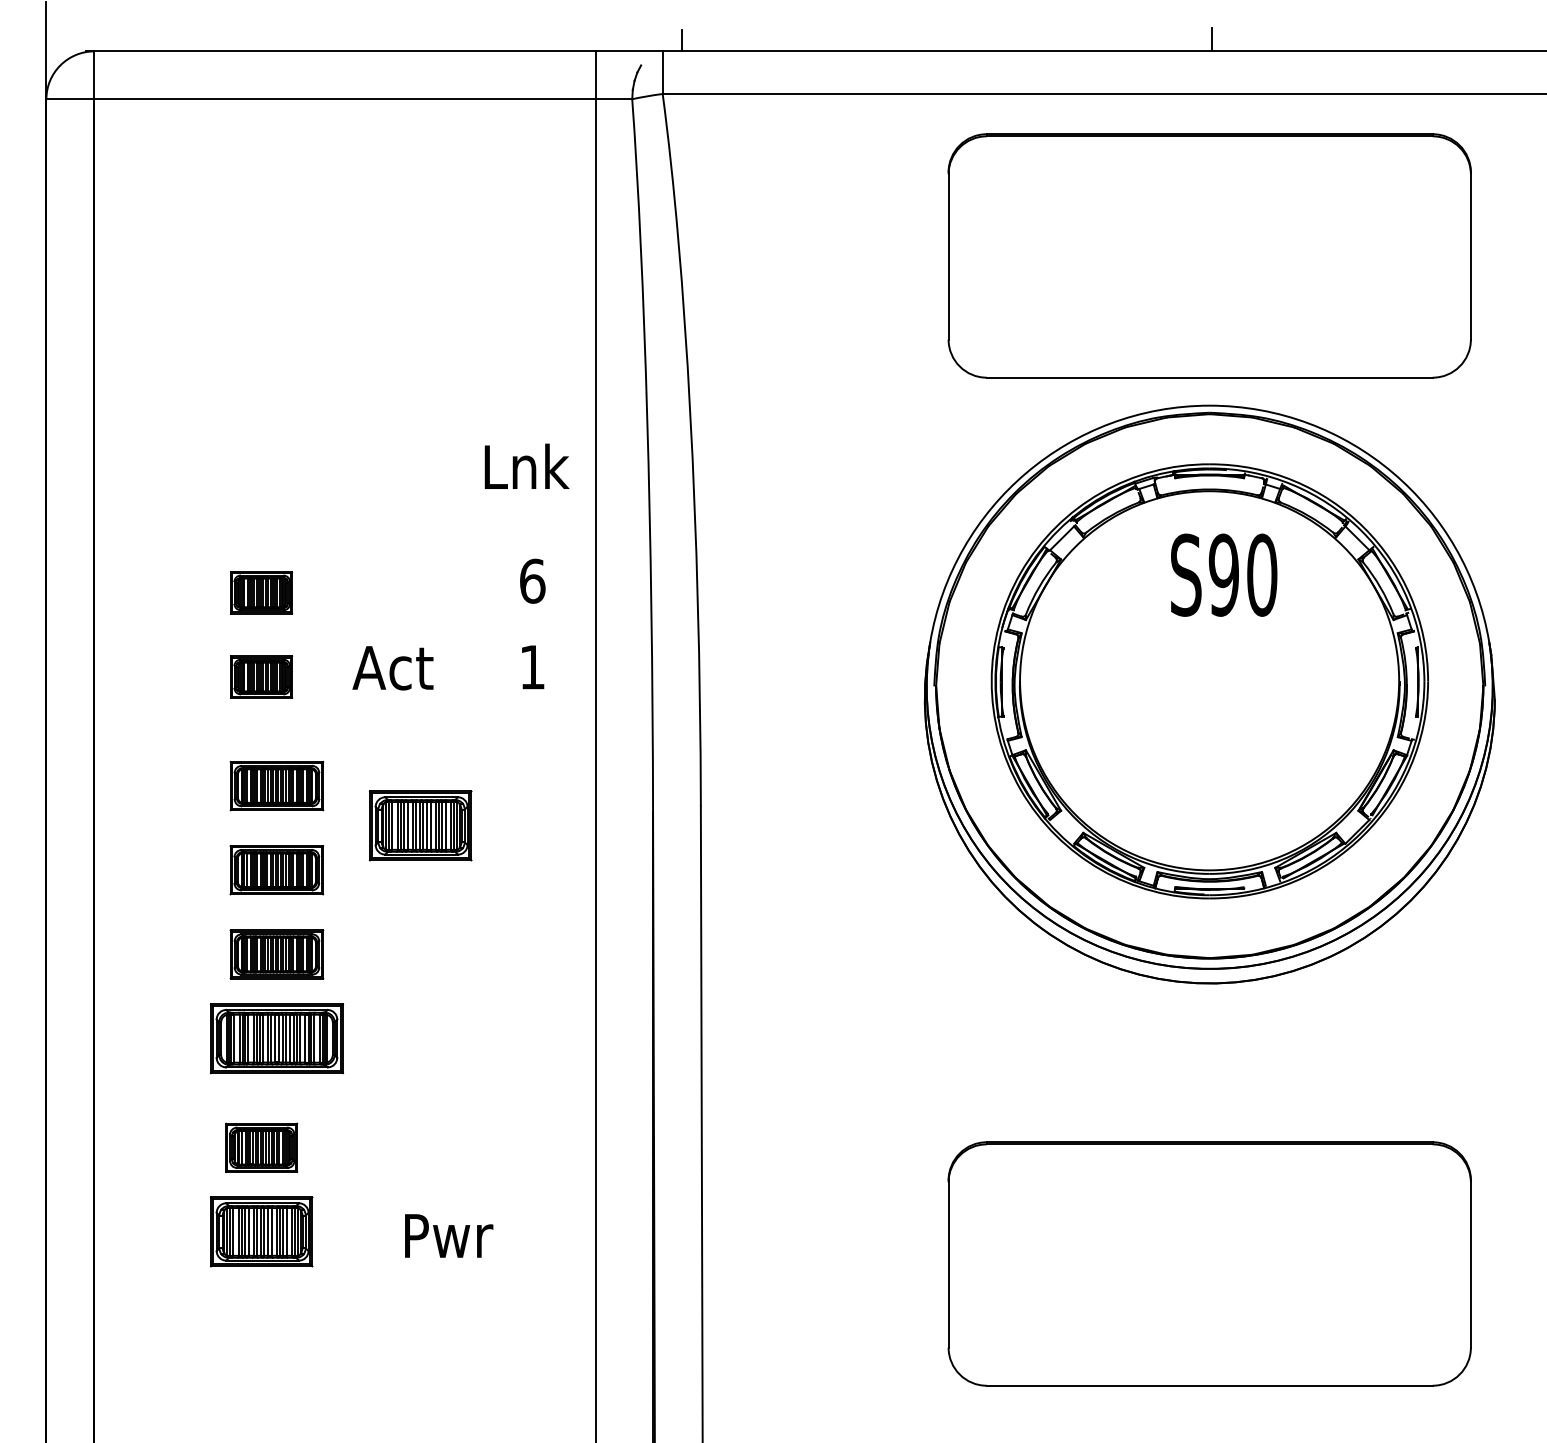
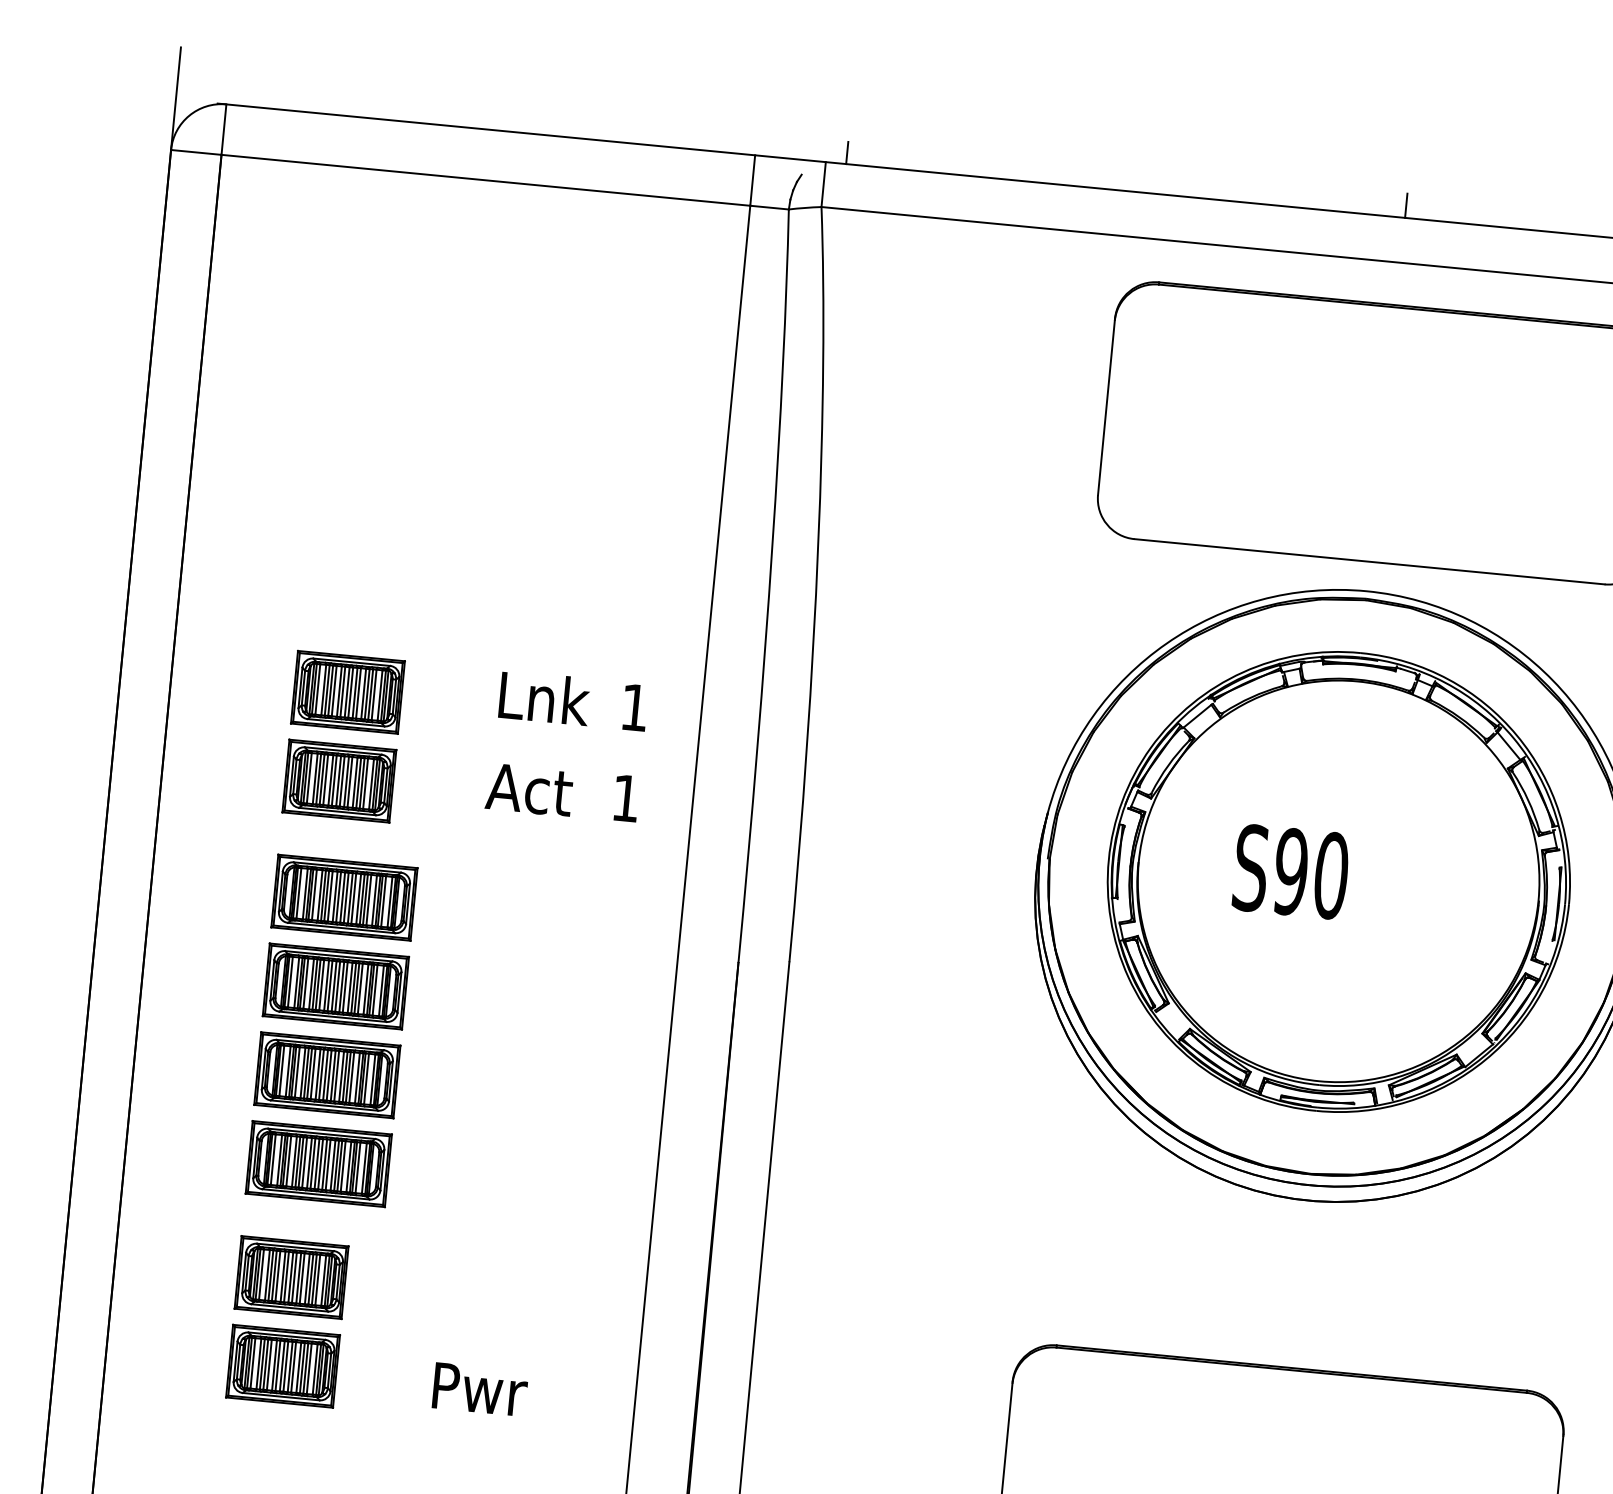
text: (526, 465) -> (544, 697), moved
text: (1224, 574) -> (1291, 871), moved
text: (532, 580) -> (634, 706), 6 -> 1
part: (261, 592) -> (347, 691), size x1.67
text: (392, 668) -> (528, 790), moved
part: (261, 676) -> (339, 780), size x1.67
part: (276, 785) -> (344, 897), size x1.43
part: (420, 825) -> (491, 953), removed
part: (276, 869) -> (335, 985), size x1.43
part: (276, 954) -> (326, 1075), size x1.43
part: (261, 1147) -> (291, 1277), size x1.43

